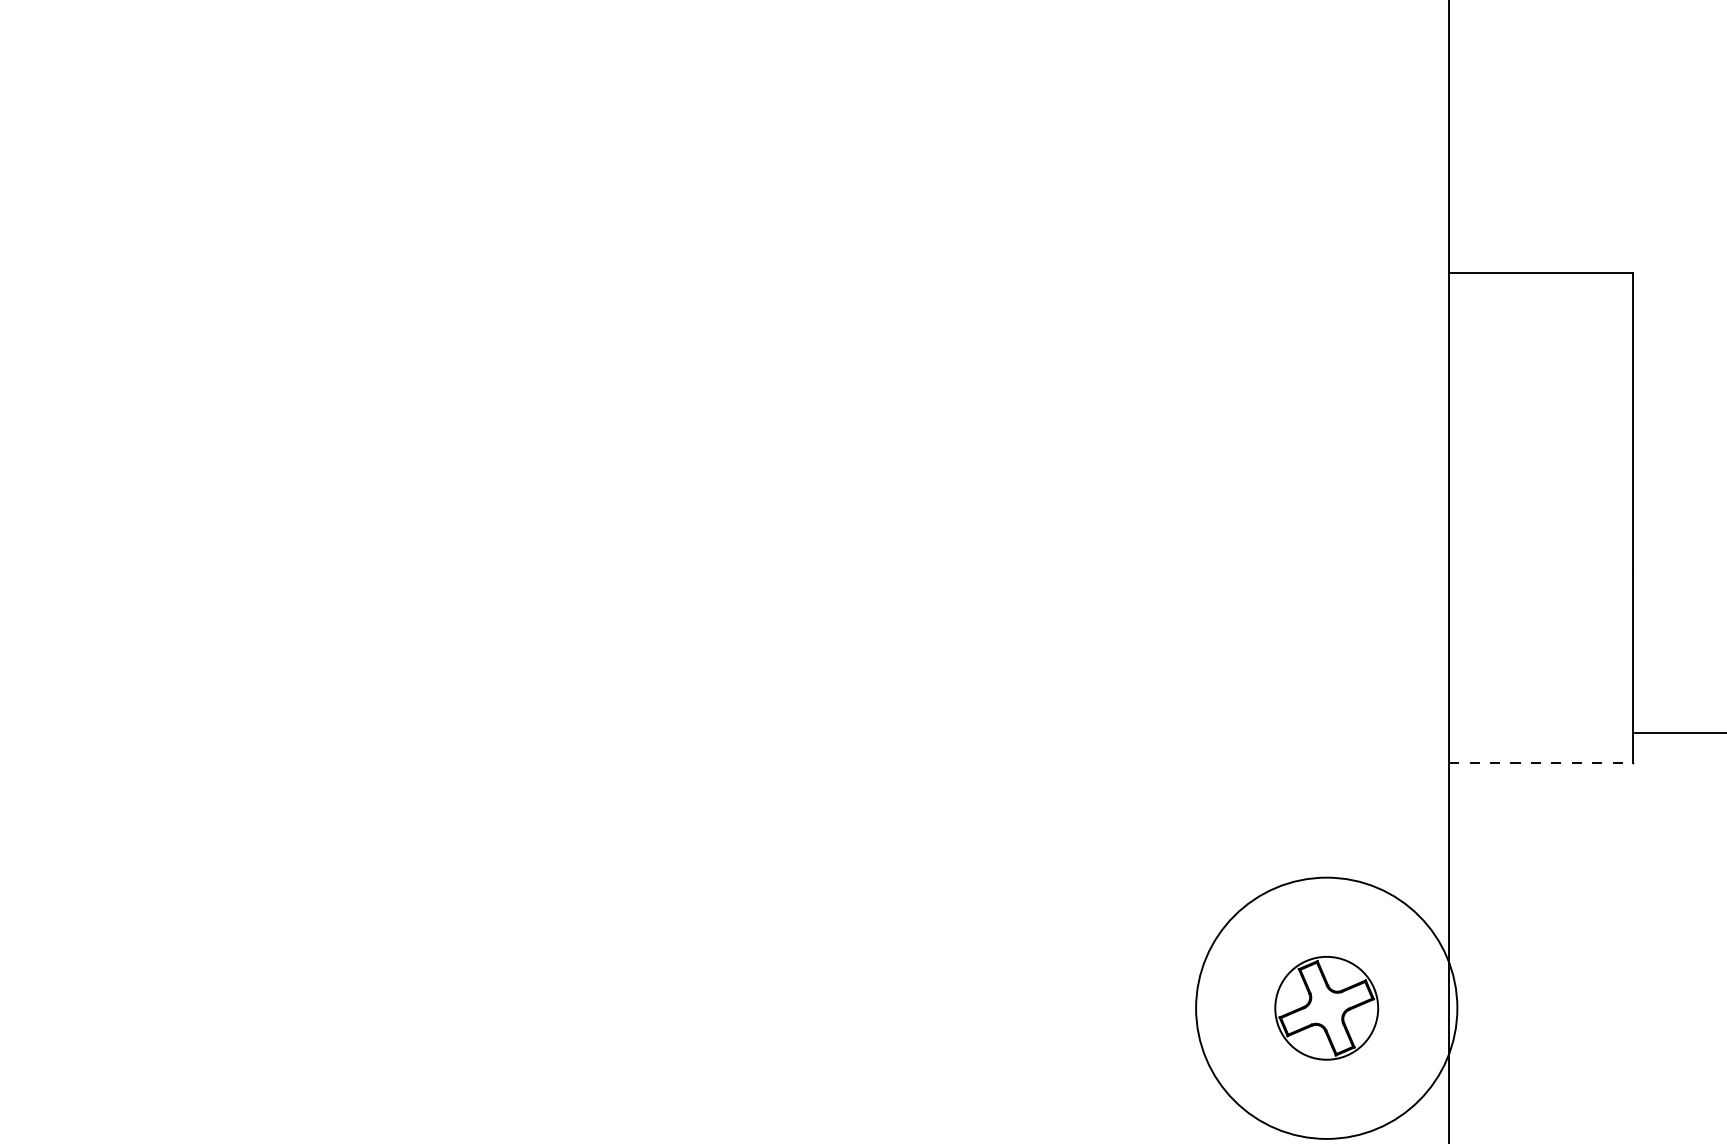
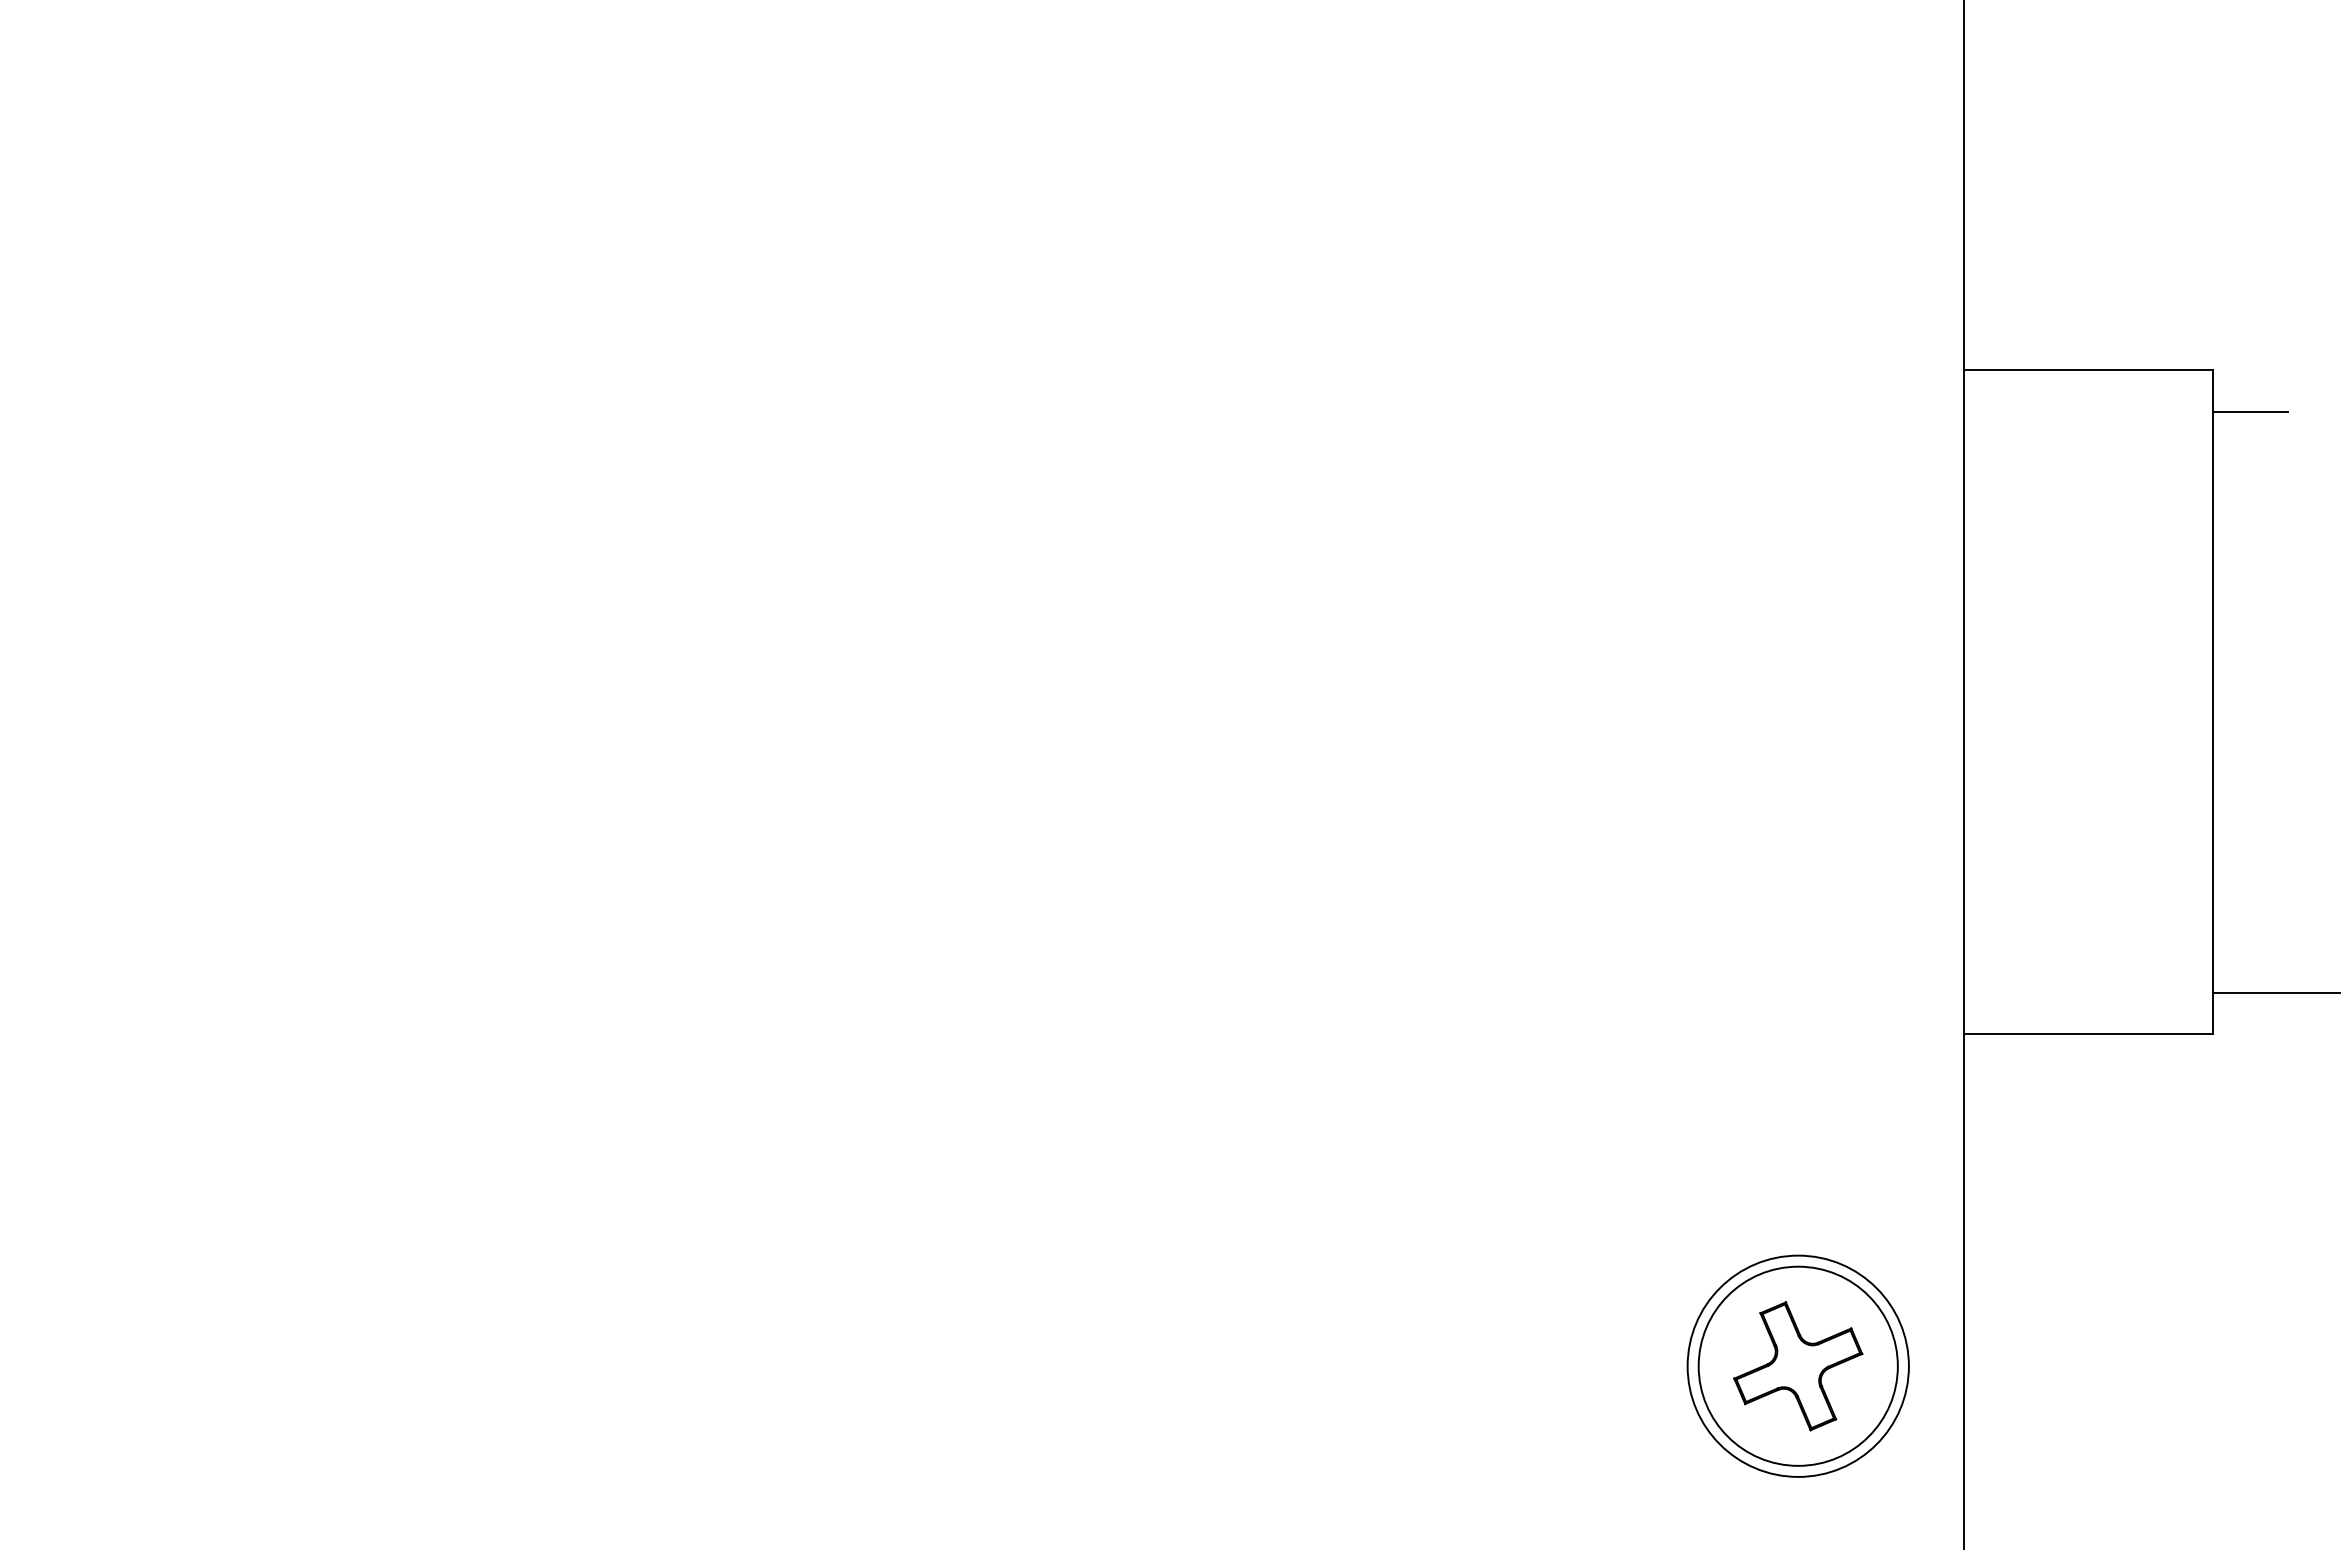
line: (1660, 303) -> (2250, 411), added
line: (1541, 763) -> (2089, 1034), dashed -> solid
circle: (1326, 1007) -> (1797, 1365), size x0.62
circle: (1326, 1007) -> (1797, 1365), size x1.43

